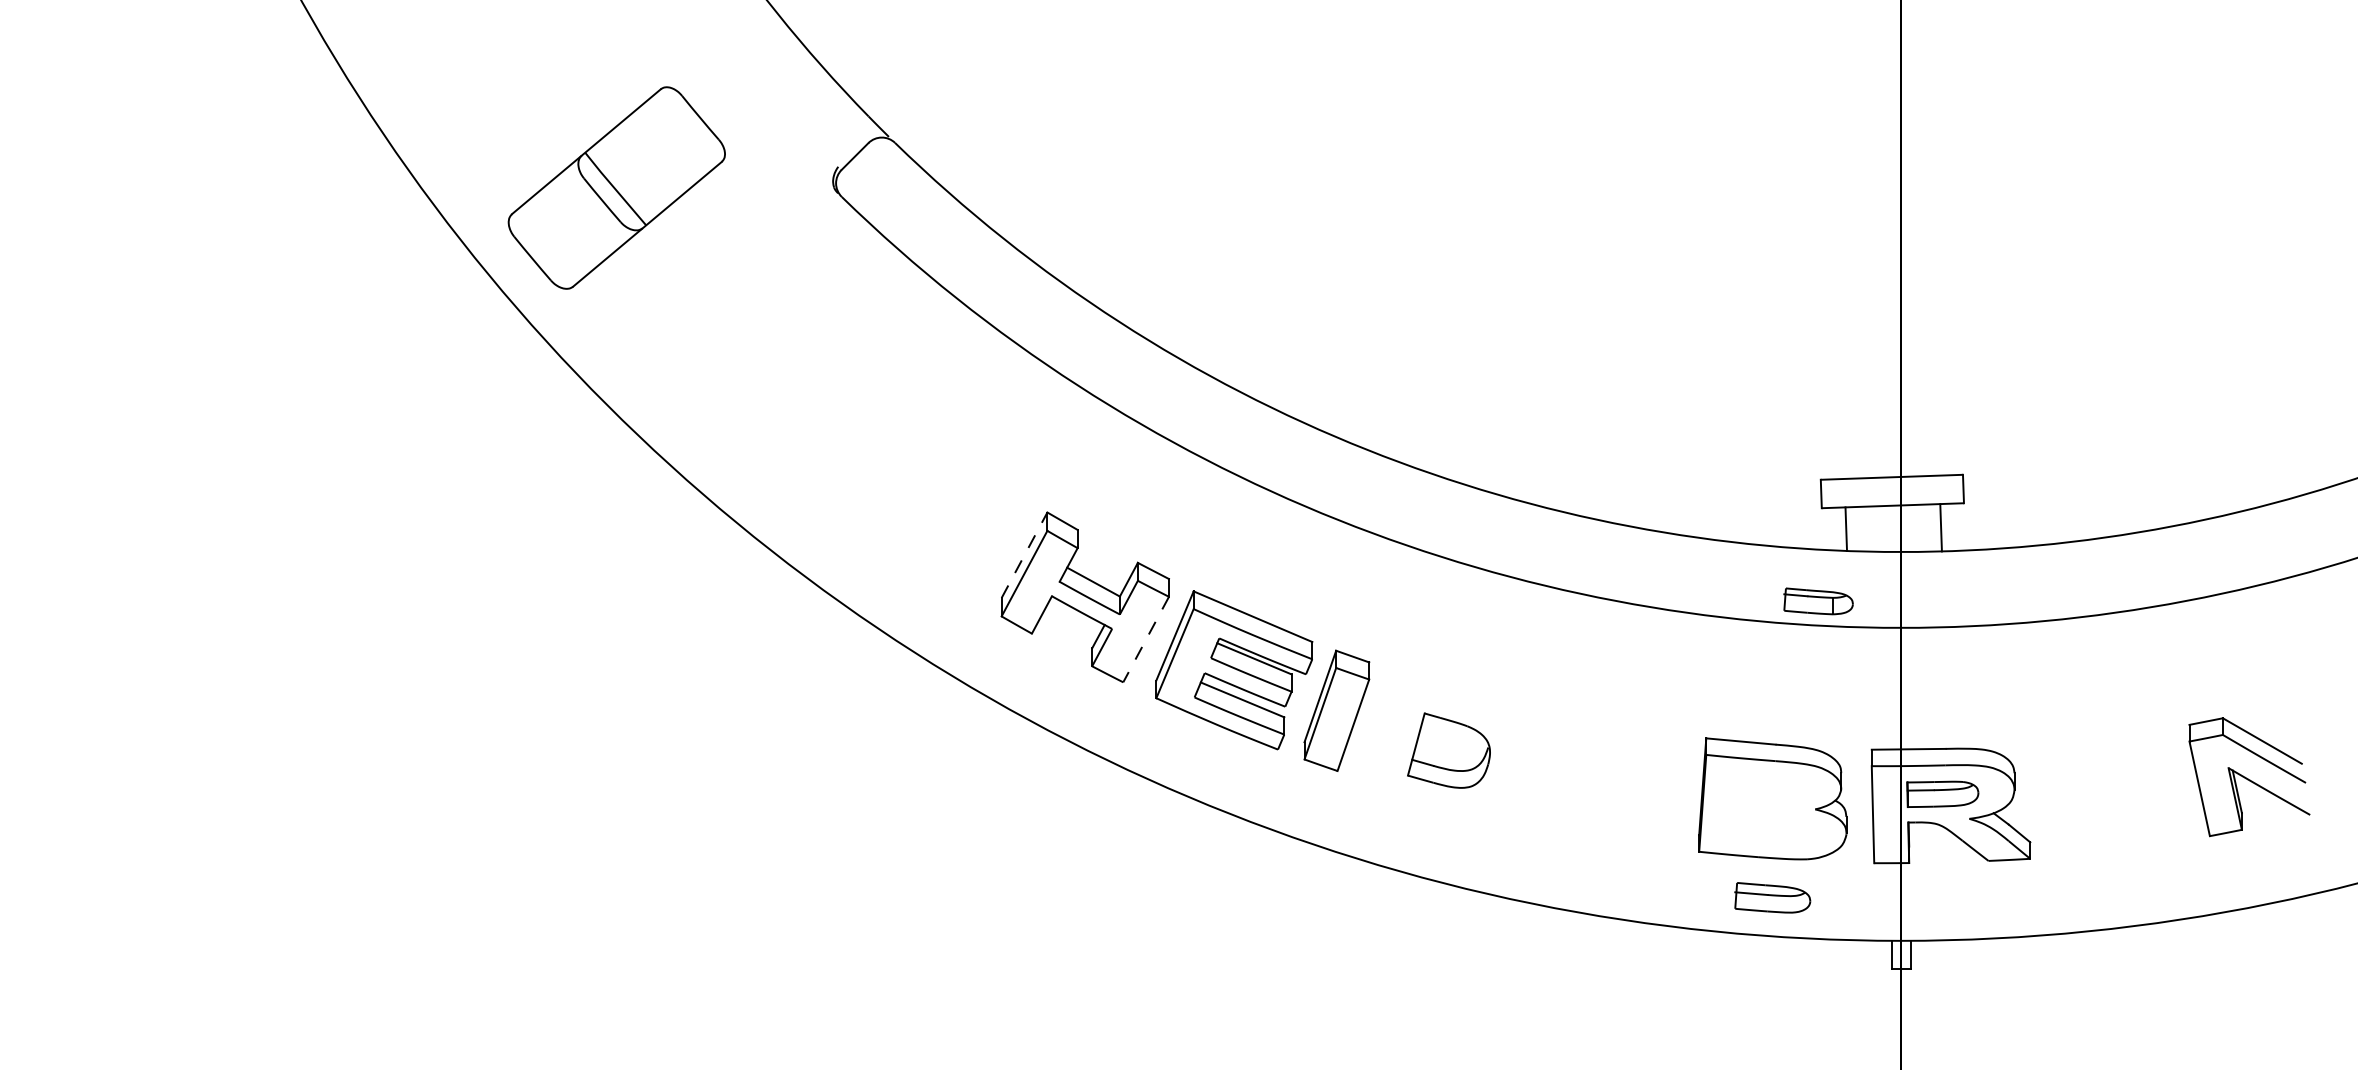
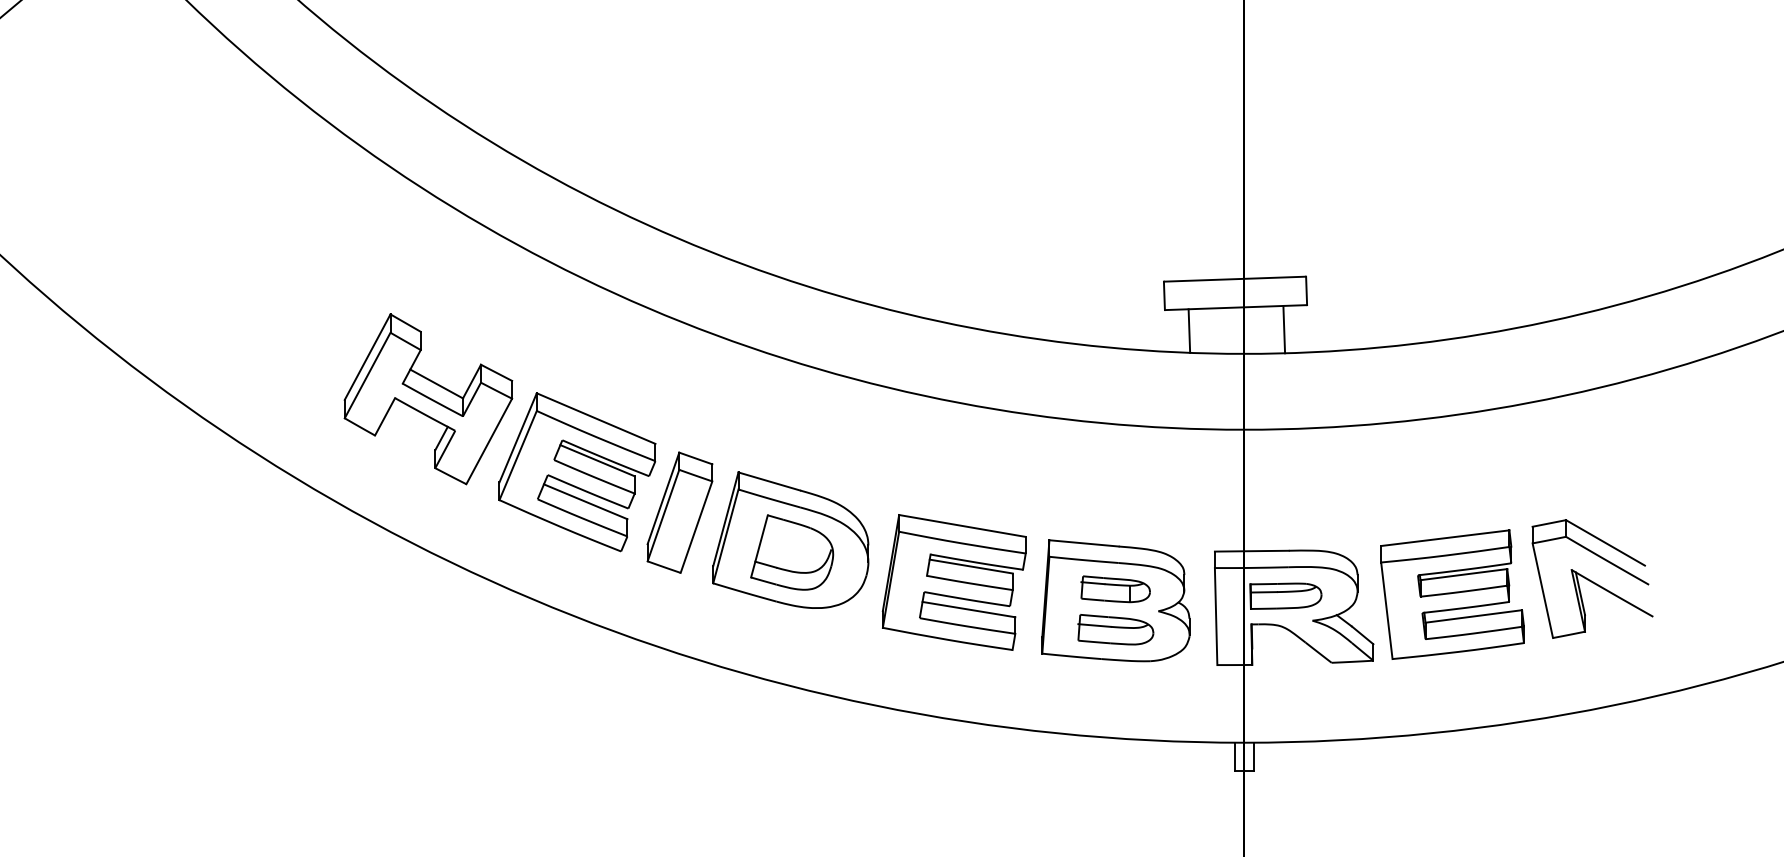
line: (1024, 555) -> (367, 357), dashed -> solid
part: (1818, 601) -> (1115, 589), moved
line: (1145, 640) -> (488, 442), dashed -> solid
part: (1447, 738) -> (790, 540), added
part: (1610, 780) -> (953, 582), added
part: (2109, 792) -> (1452, 594), added
part: (1772, 897) -> (1115, 629), moved

